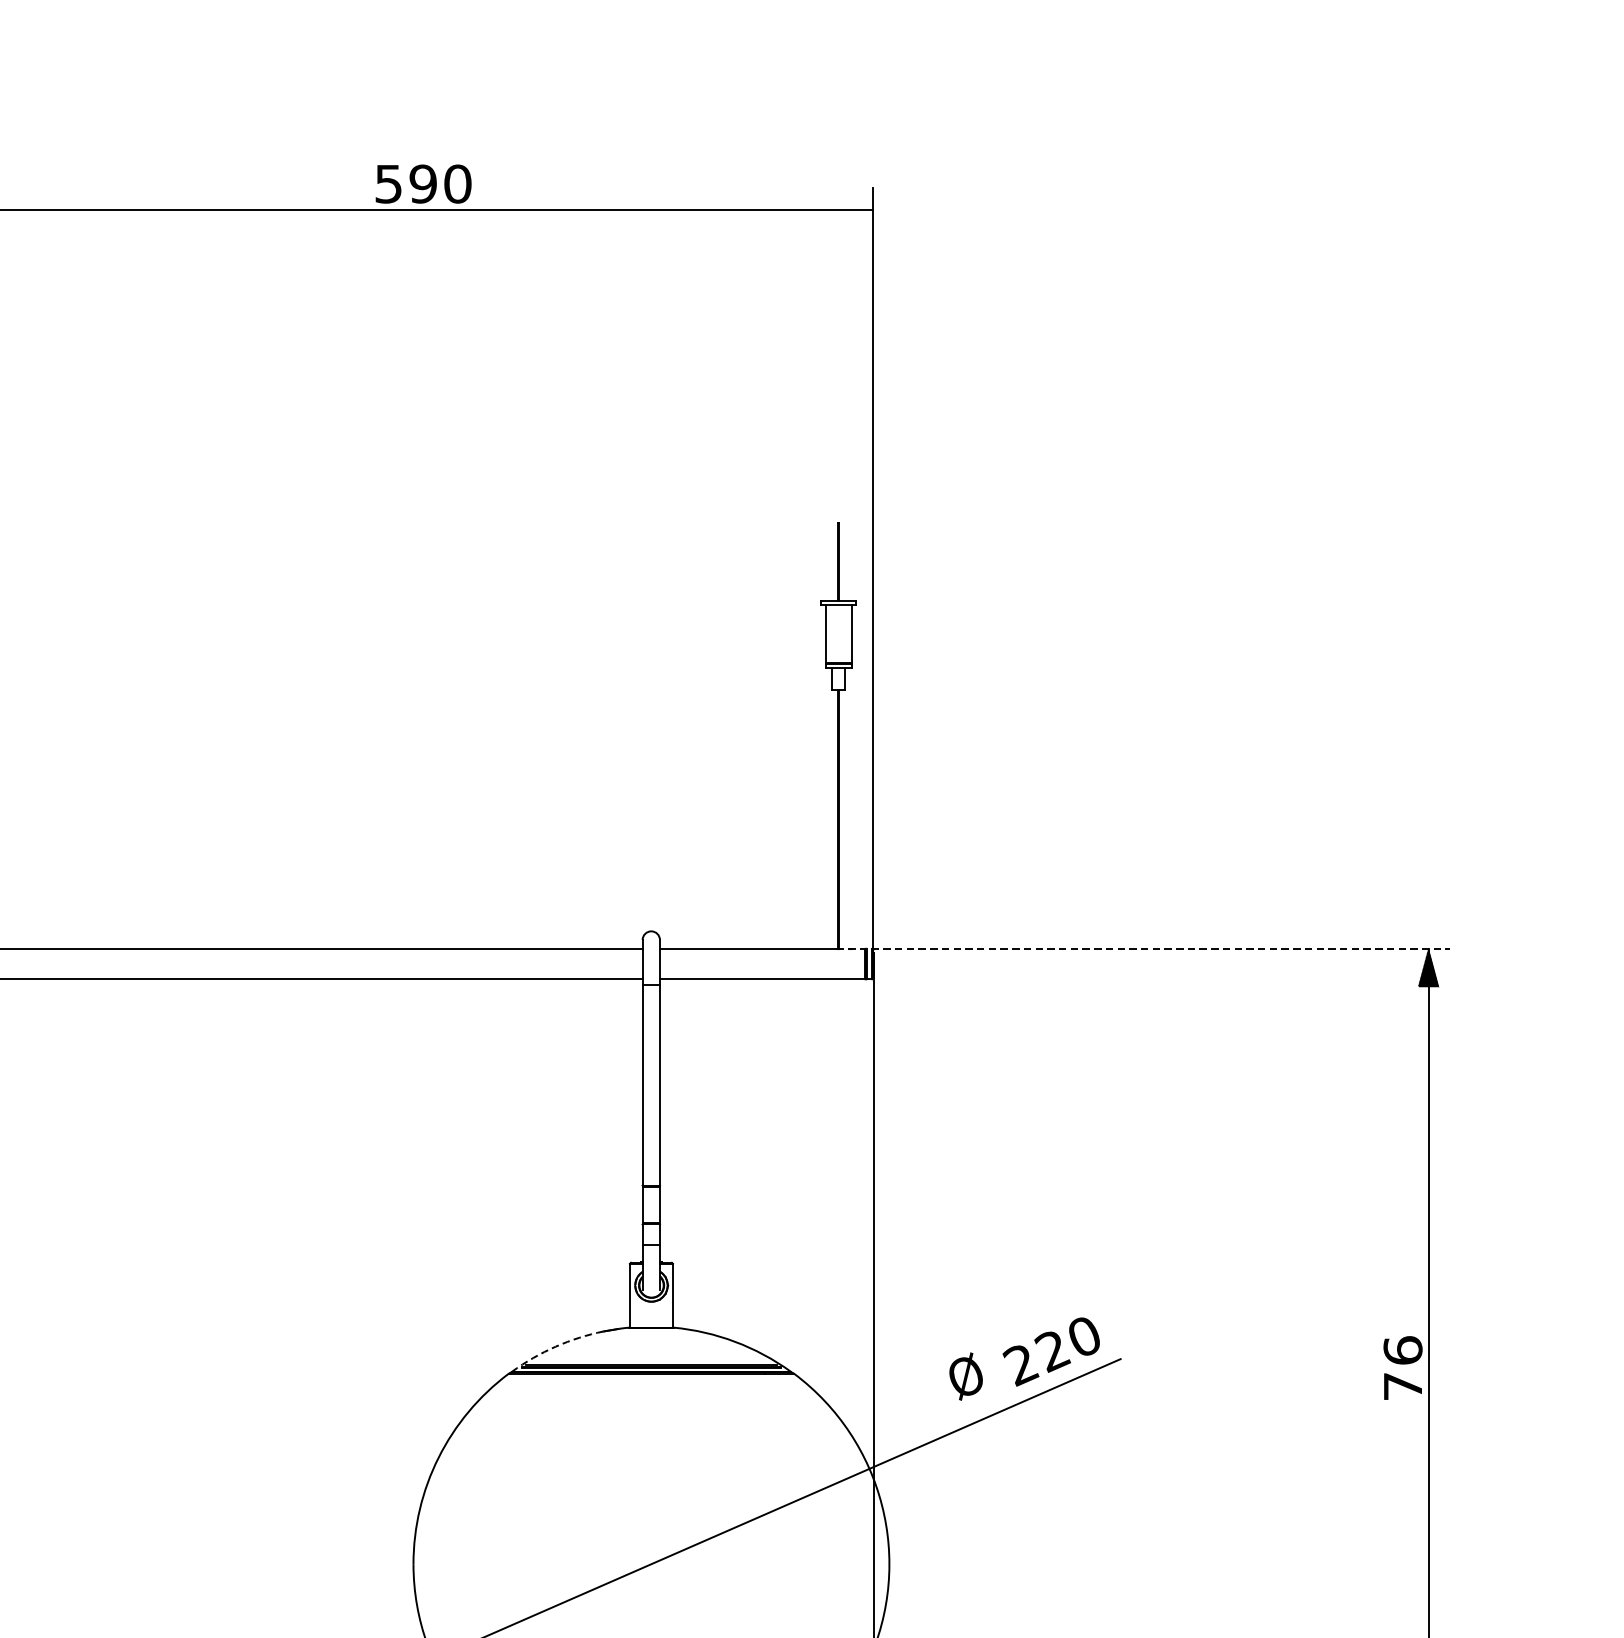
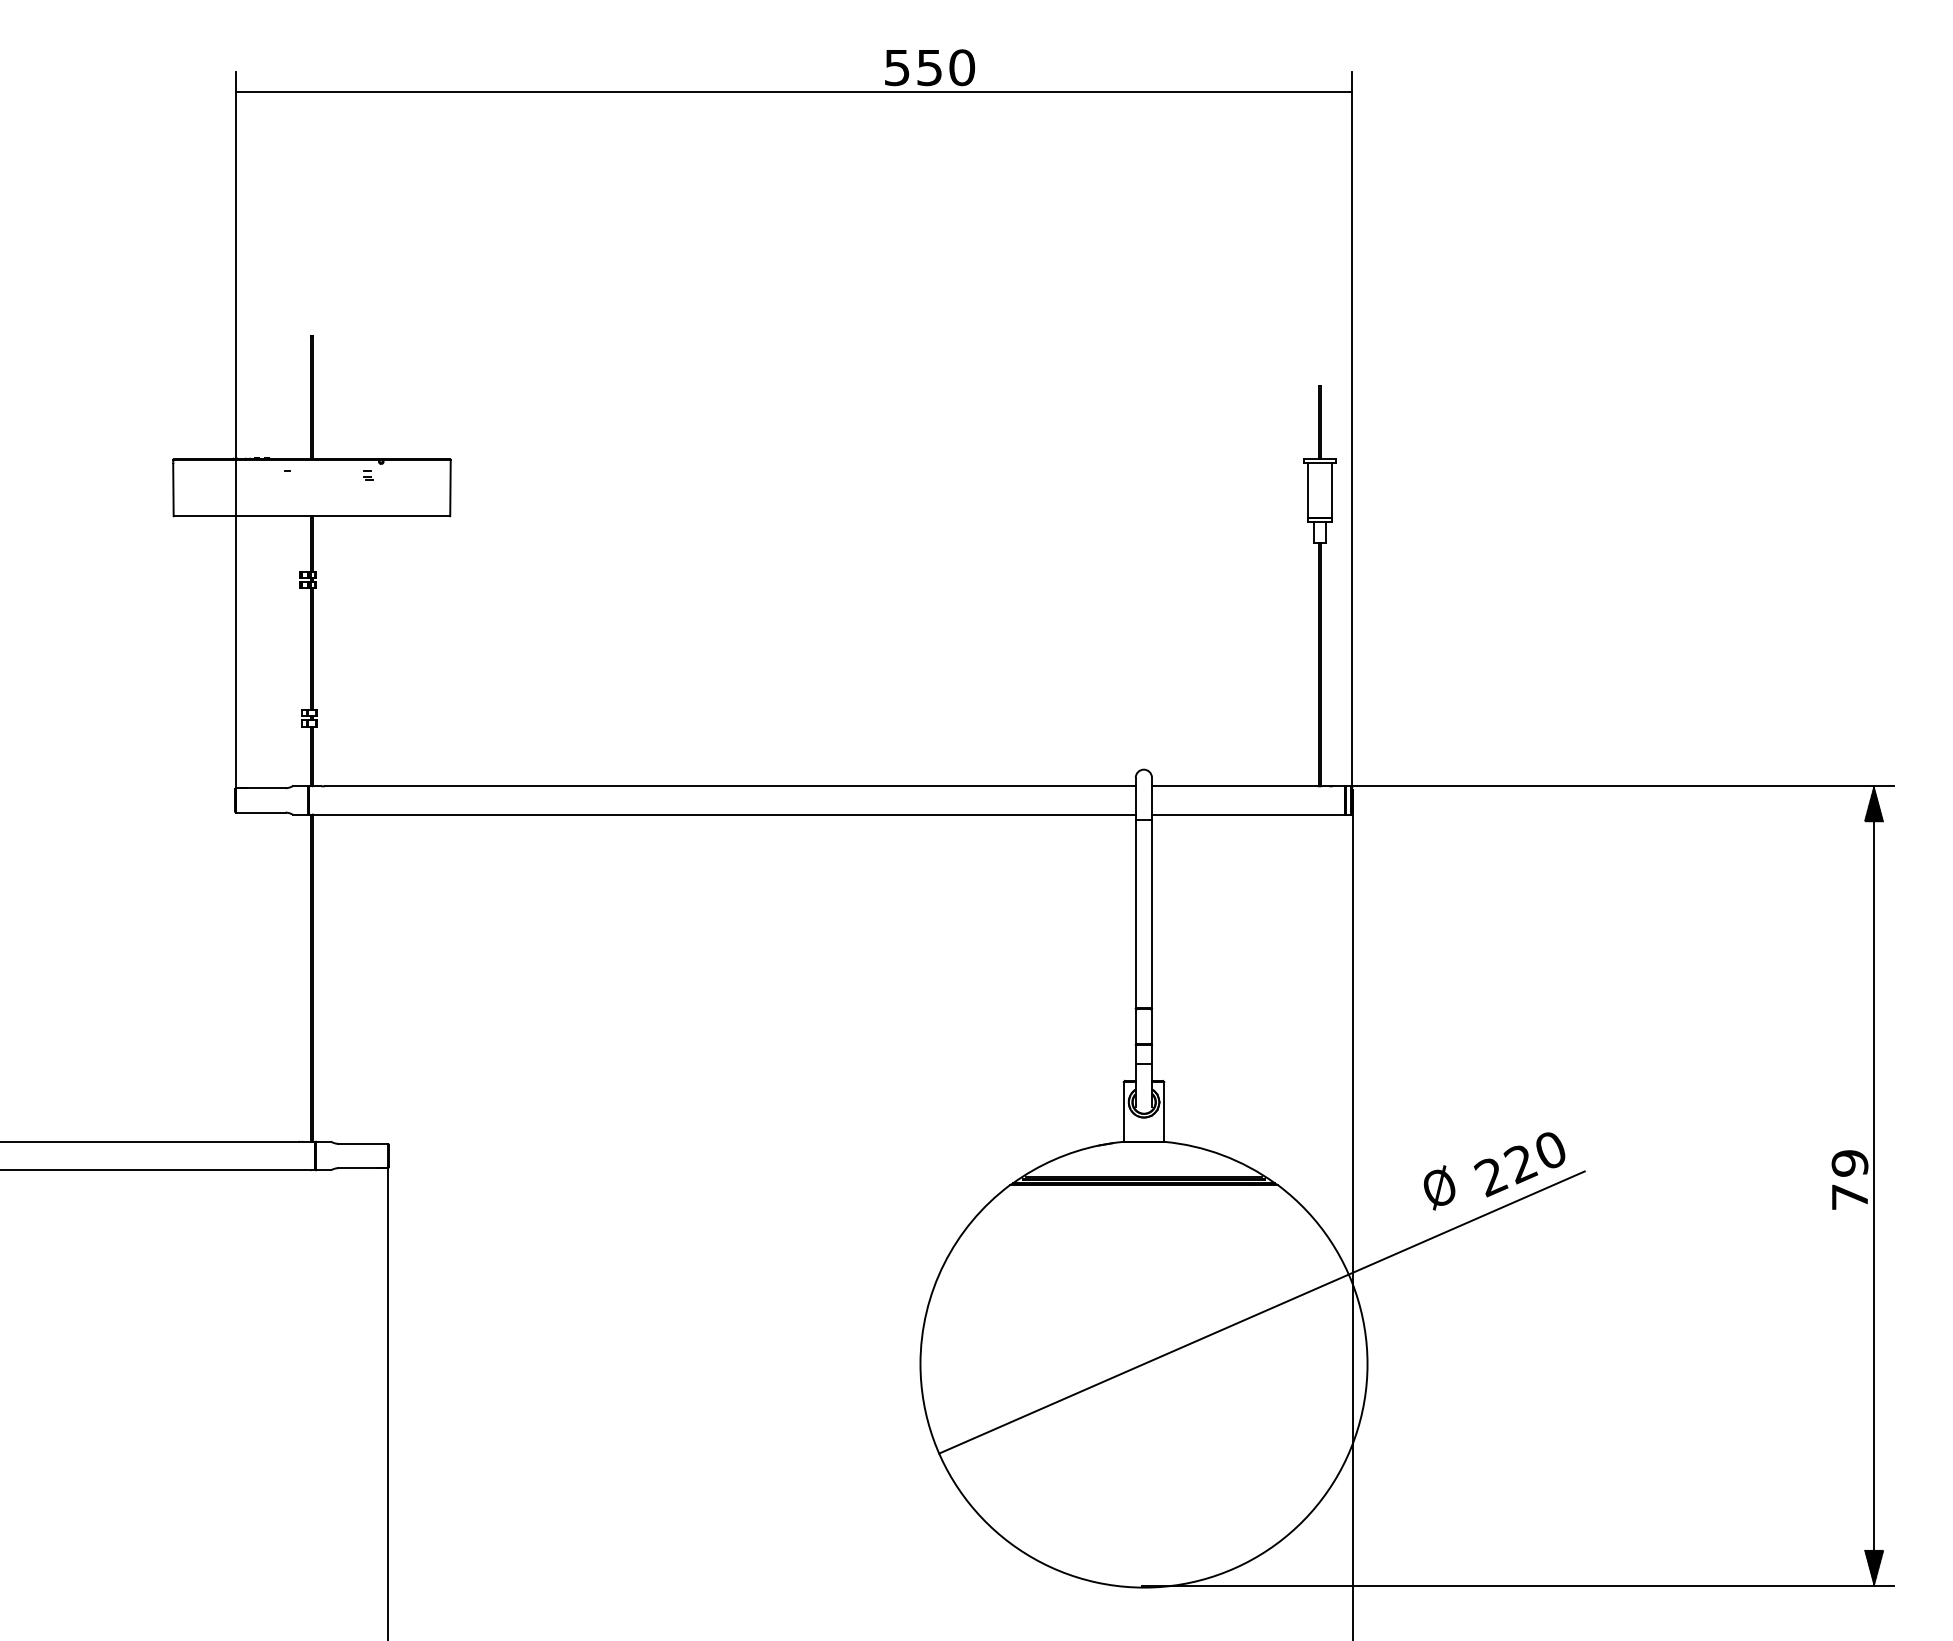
text: (423, 183) -> (929, 67), 590 -> 550
line: (1143, 949) -> (1606, 786), dashed -> solid
arc: (556, 1346) -> (1054, 1159), dashed -> solid
text: (1402, 1349) -> (1849, 1162), 76 -> 79

